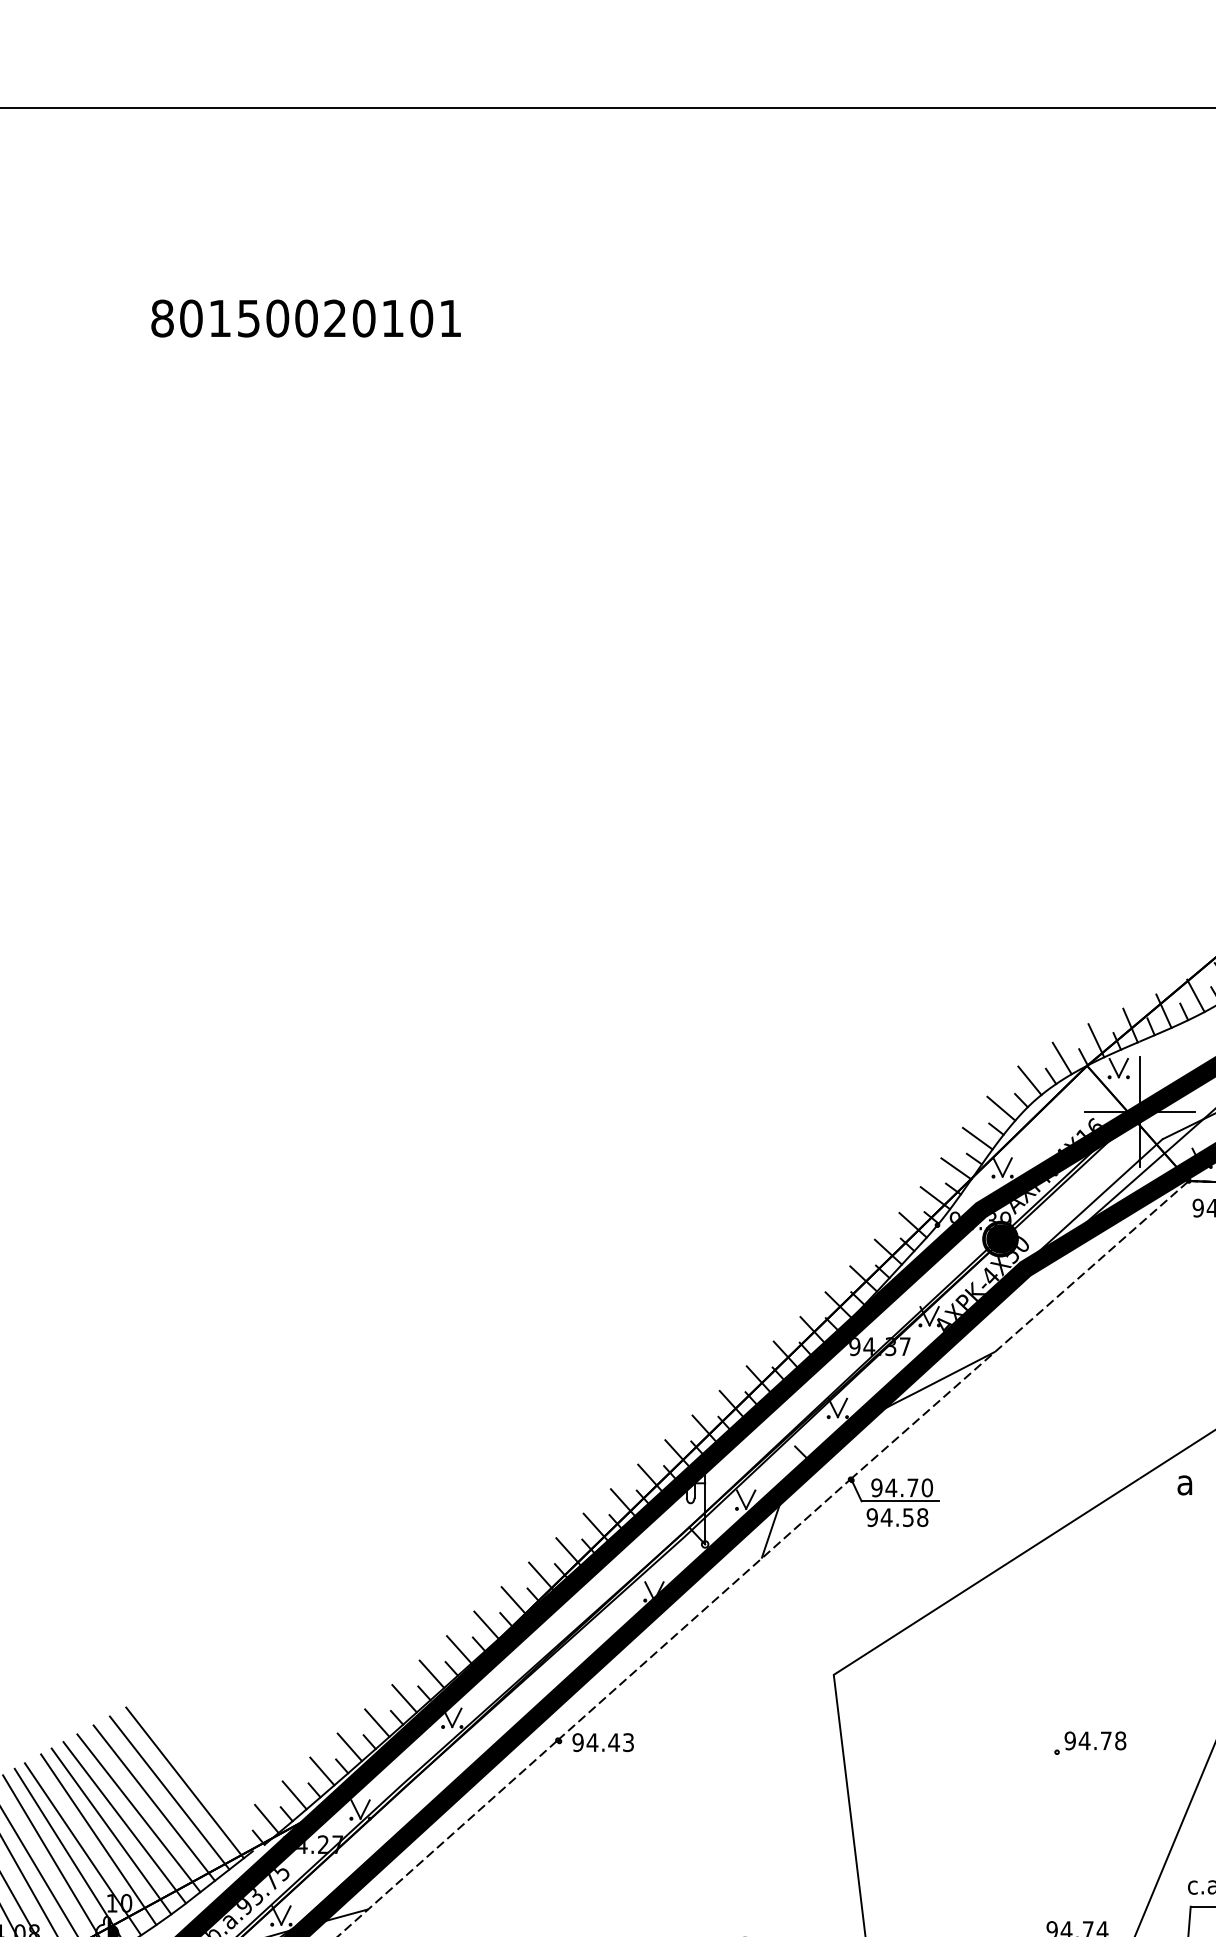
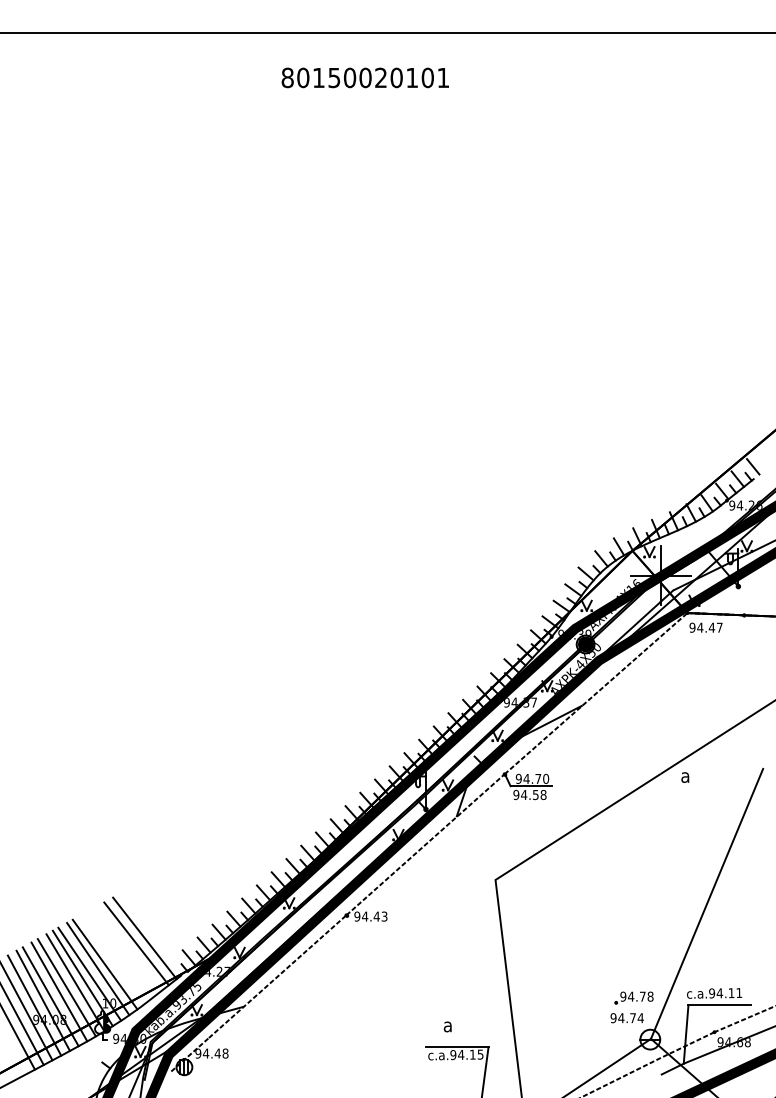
text: (304, 317) -> (364, 77), moved
part: (1089, 1742) -> (633, 997), moved
line: (154, 1803) -> (128, 949), removed
line: (138, 1812) -> (119, 954), removed
line: (125, 1821) -> (112, 959), removed

